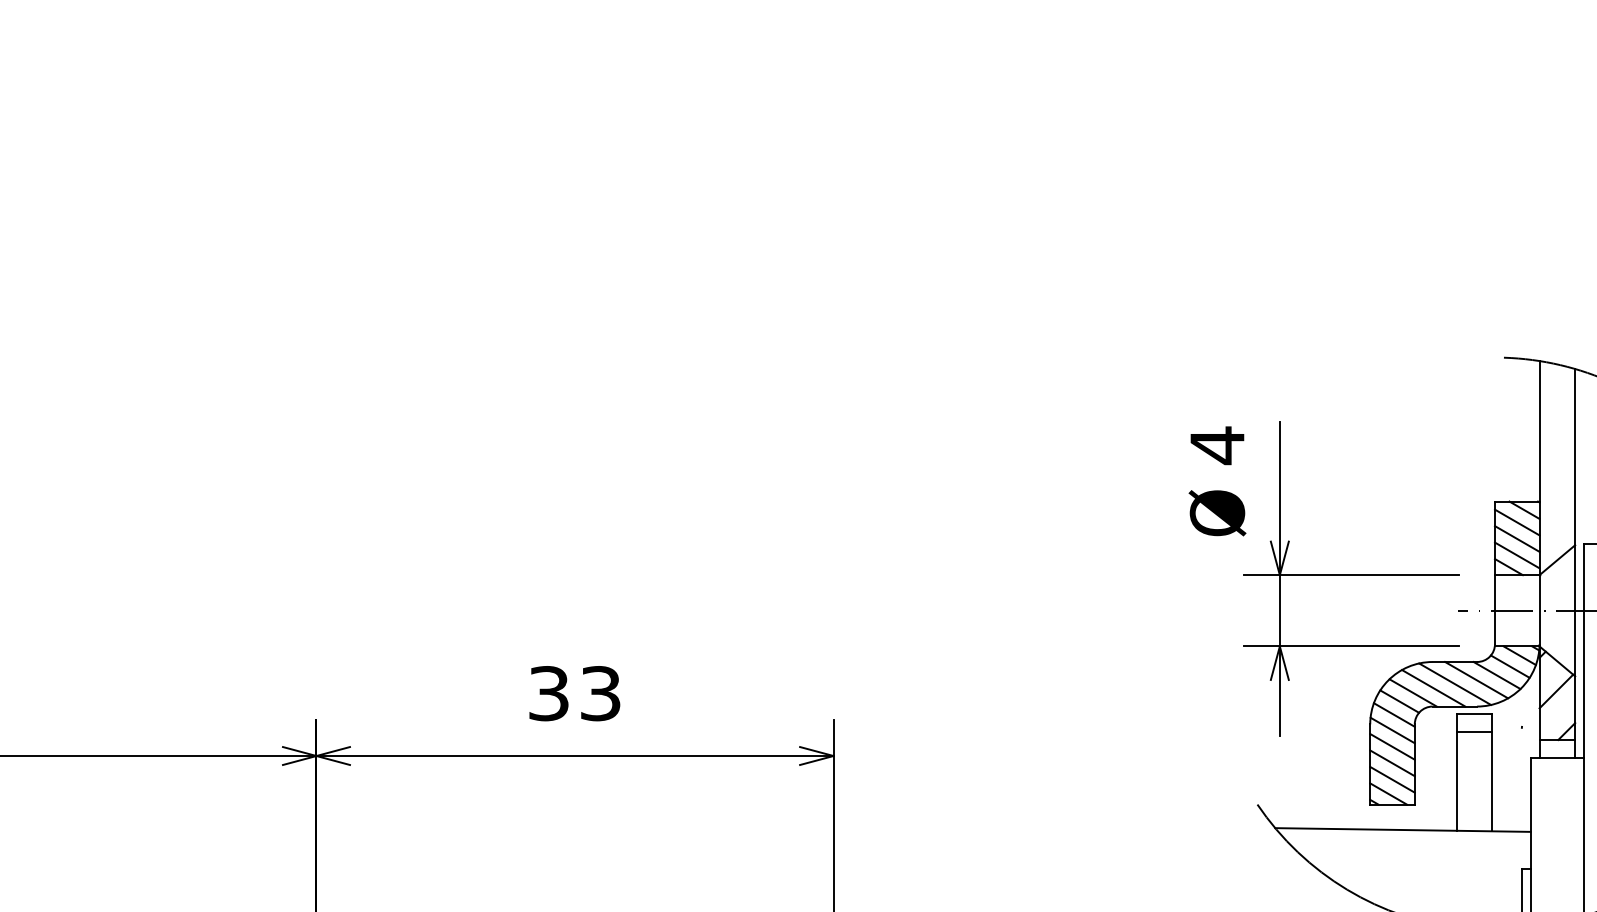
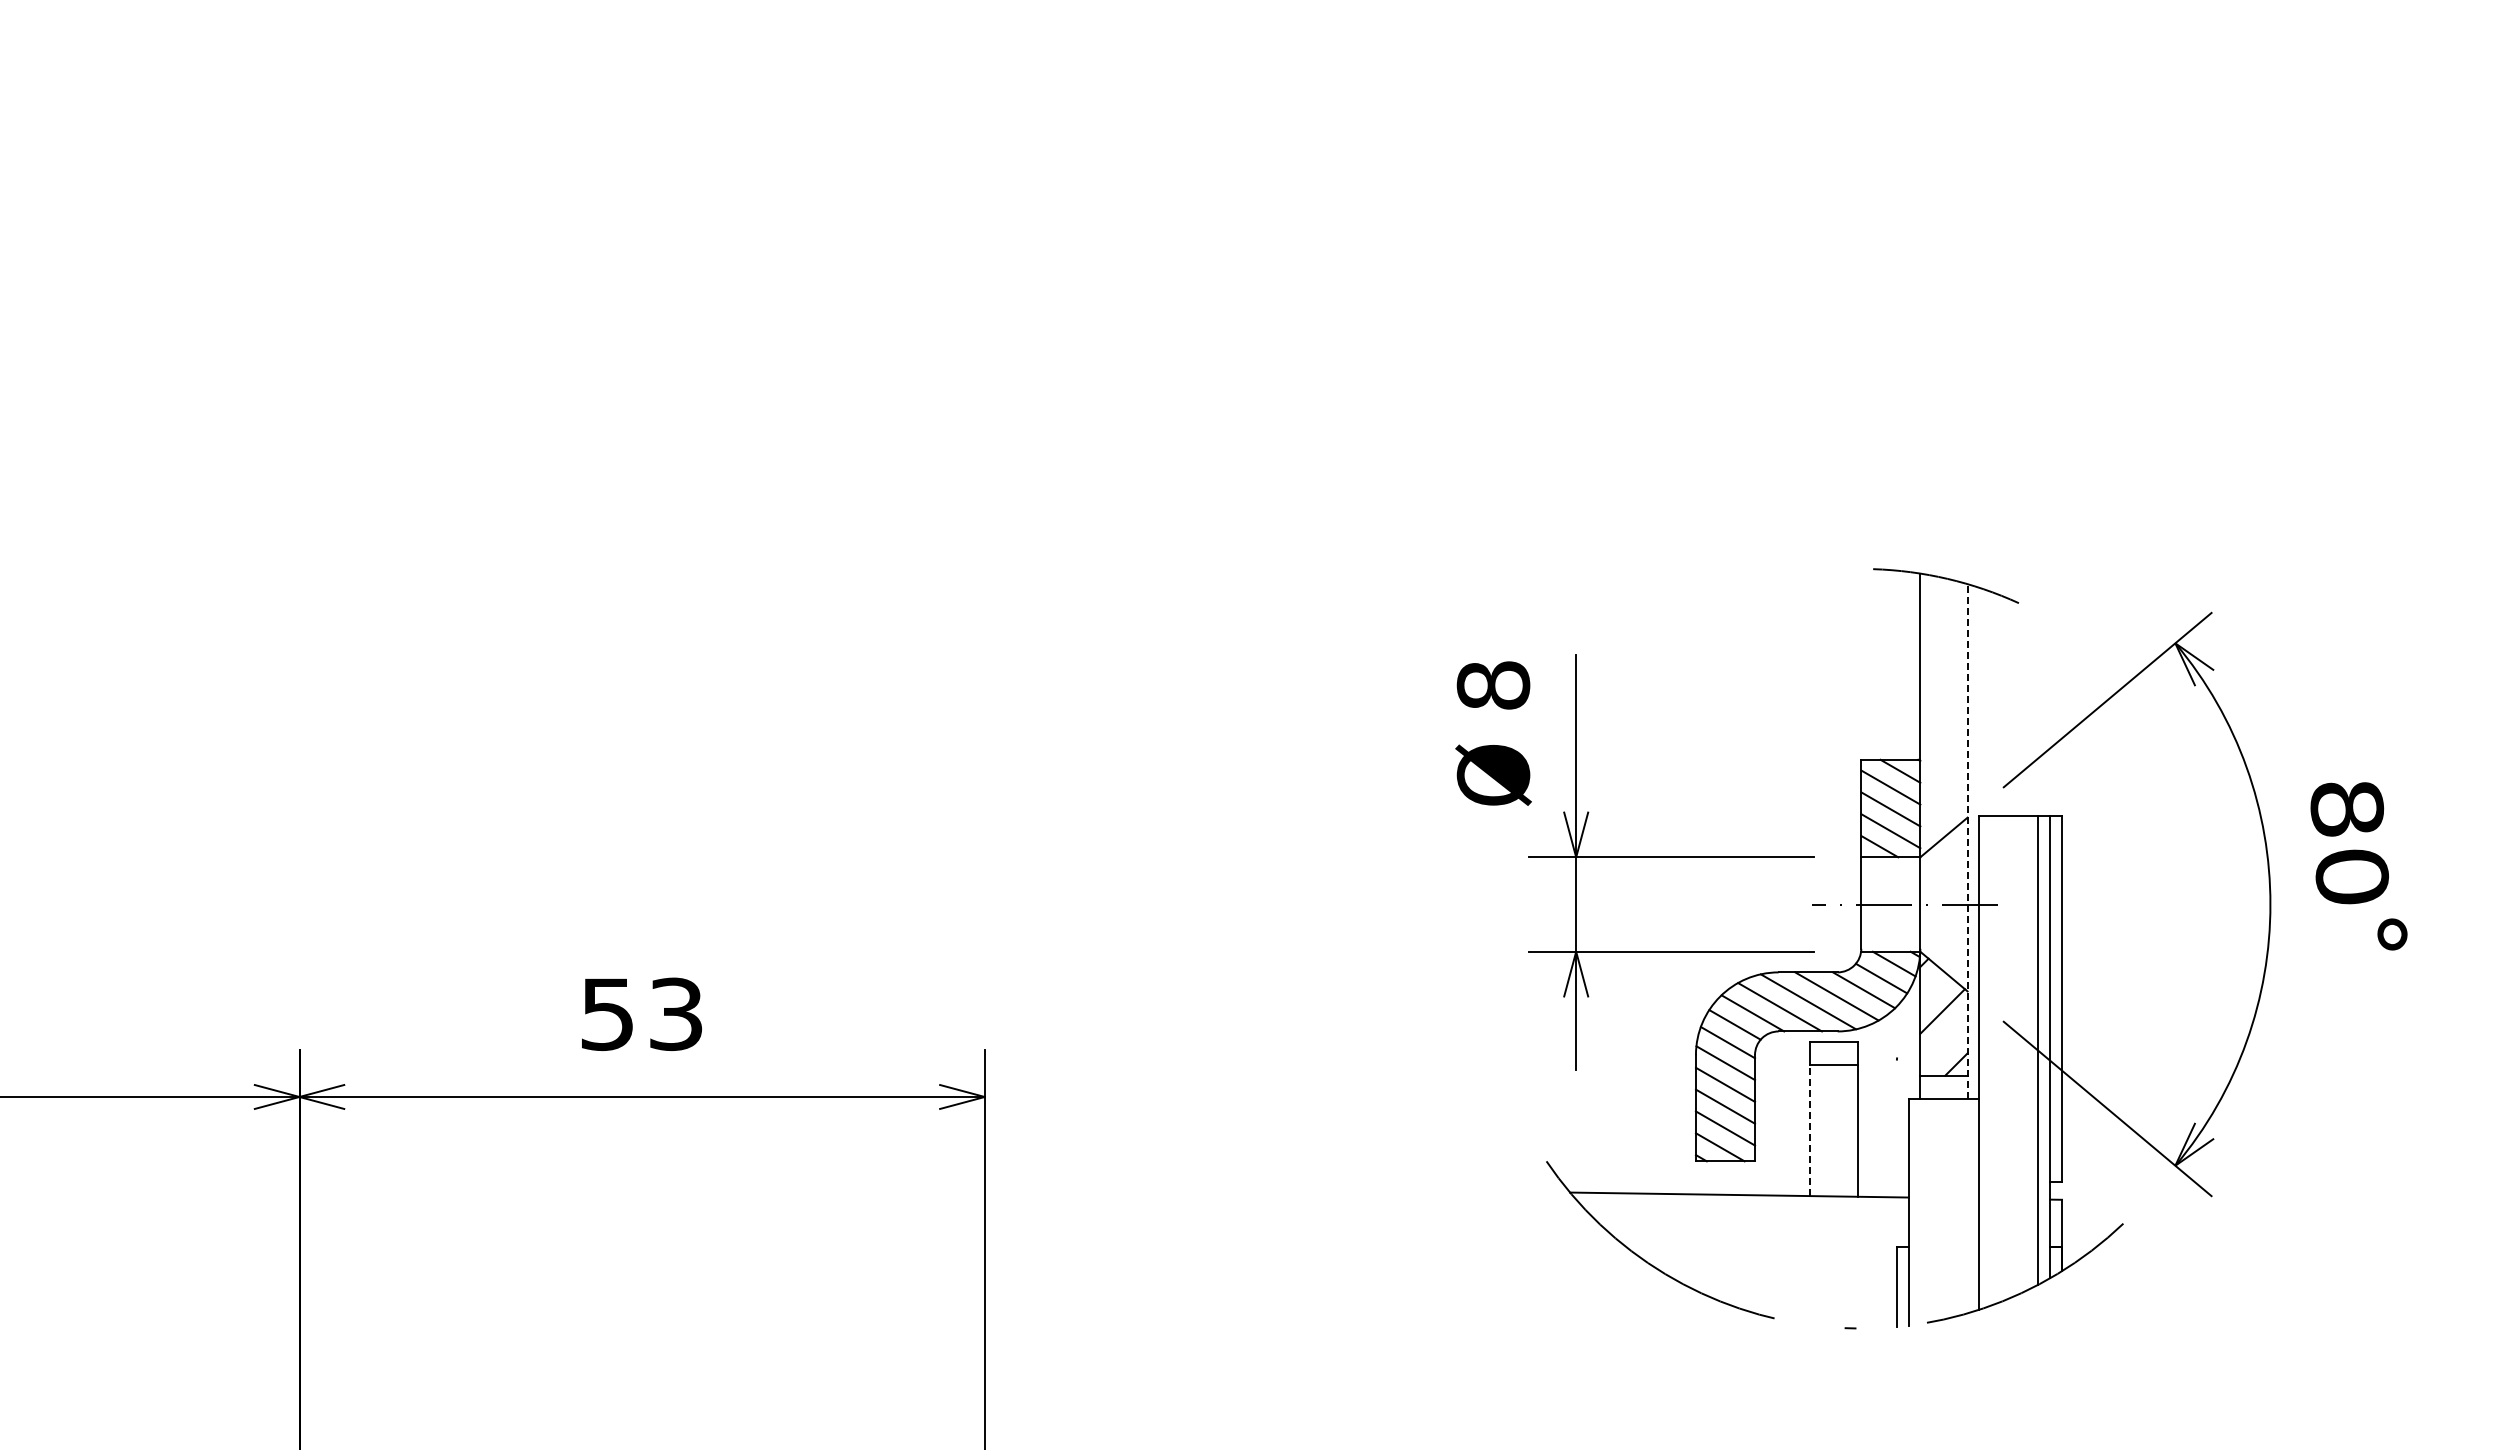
text: (1217, 445) -> (1493, 685), 4 -> 8
line: (1575, 563) -> (1967, 841), solid -> dashed
text: (548, 693) -> (607, 1013), 33 -> 53
line: (1456, 781) -> (1810, 1130), solid -> dashed

